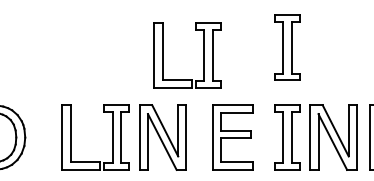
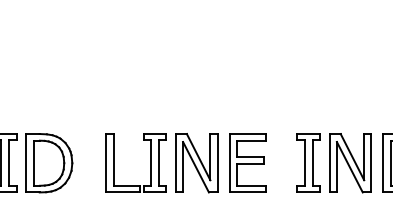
part: (286, 46) -> (308, 81), removed
part: (203, 54) -> (233, 88), removed
part: (232, 136) -> (247, 162), moved

